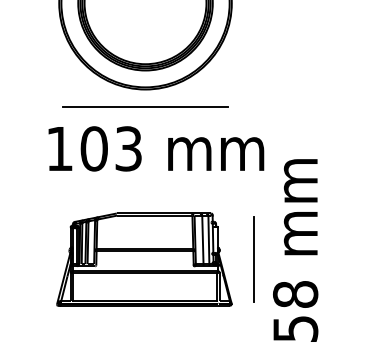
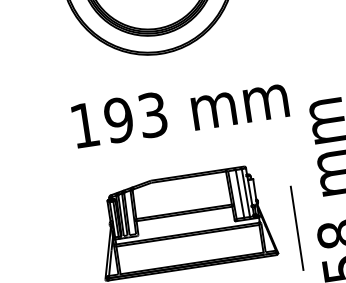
line: (144, 107) -> (162, 71), removed
text: (93, 148) -> (118, 119), 103 -> 193
line: (253, 259) -> (296, 228), moved

